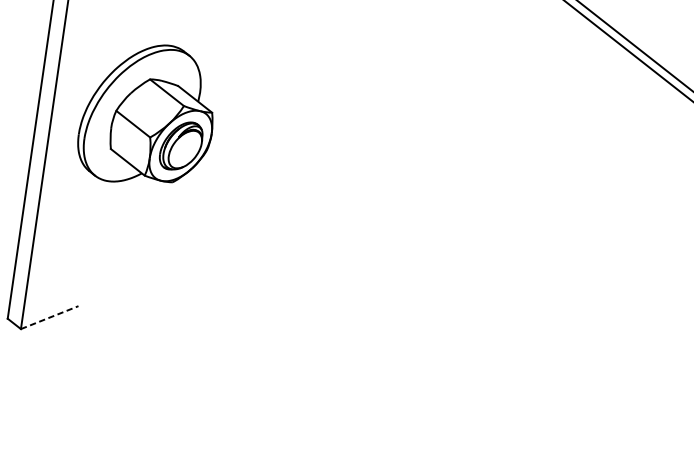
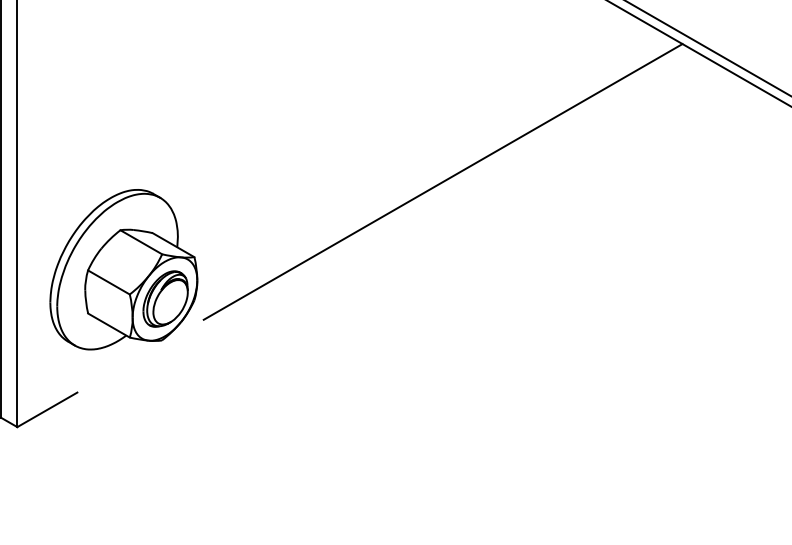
part: (147, 114) -> (123, 269), moved
line: (428, 165) -> (442, 181), added
line: (49, 317) -> (47, 409), dashed -> solid

